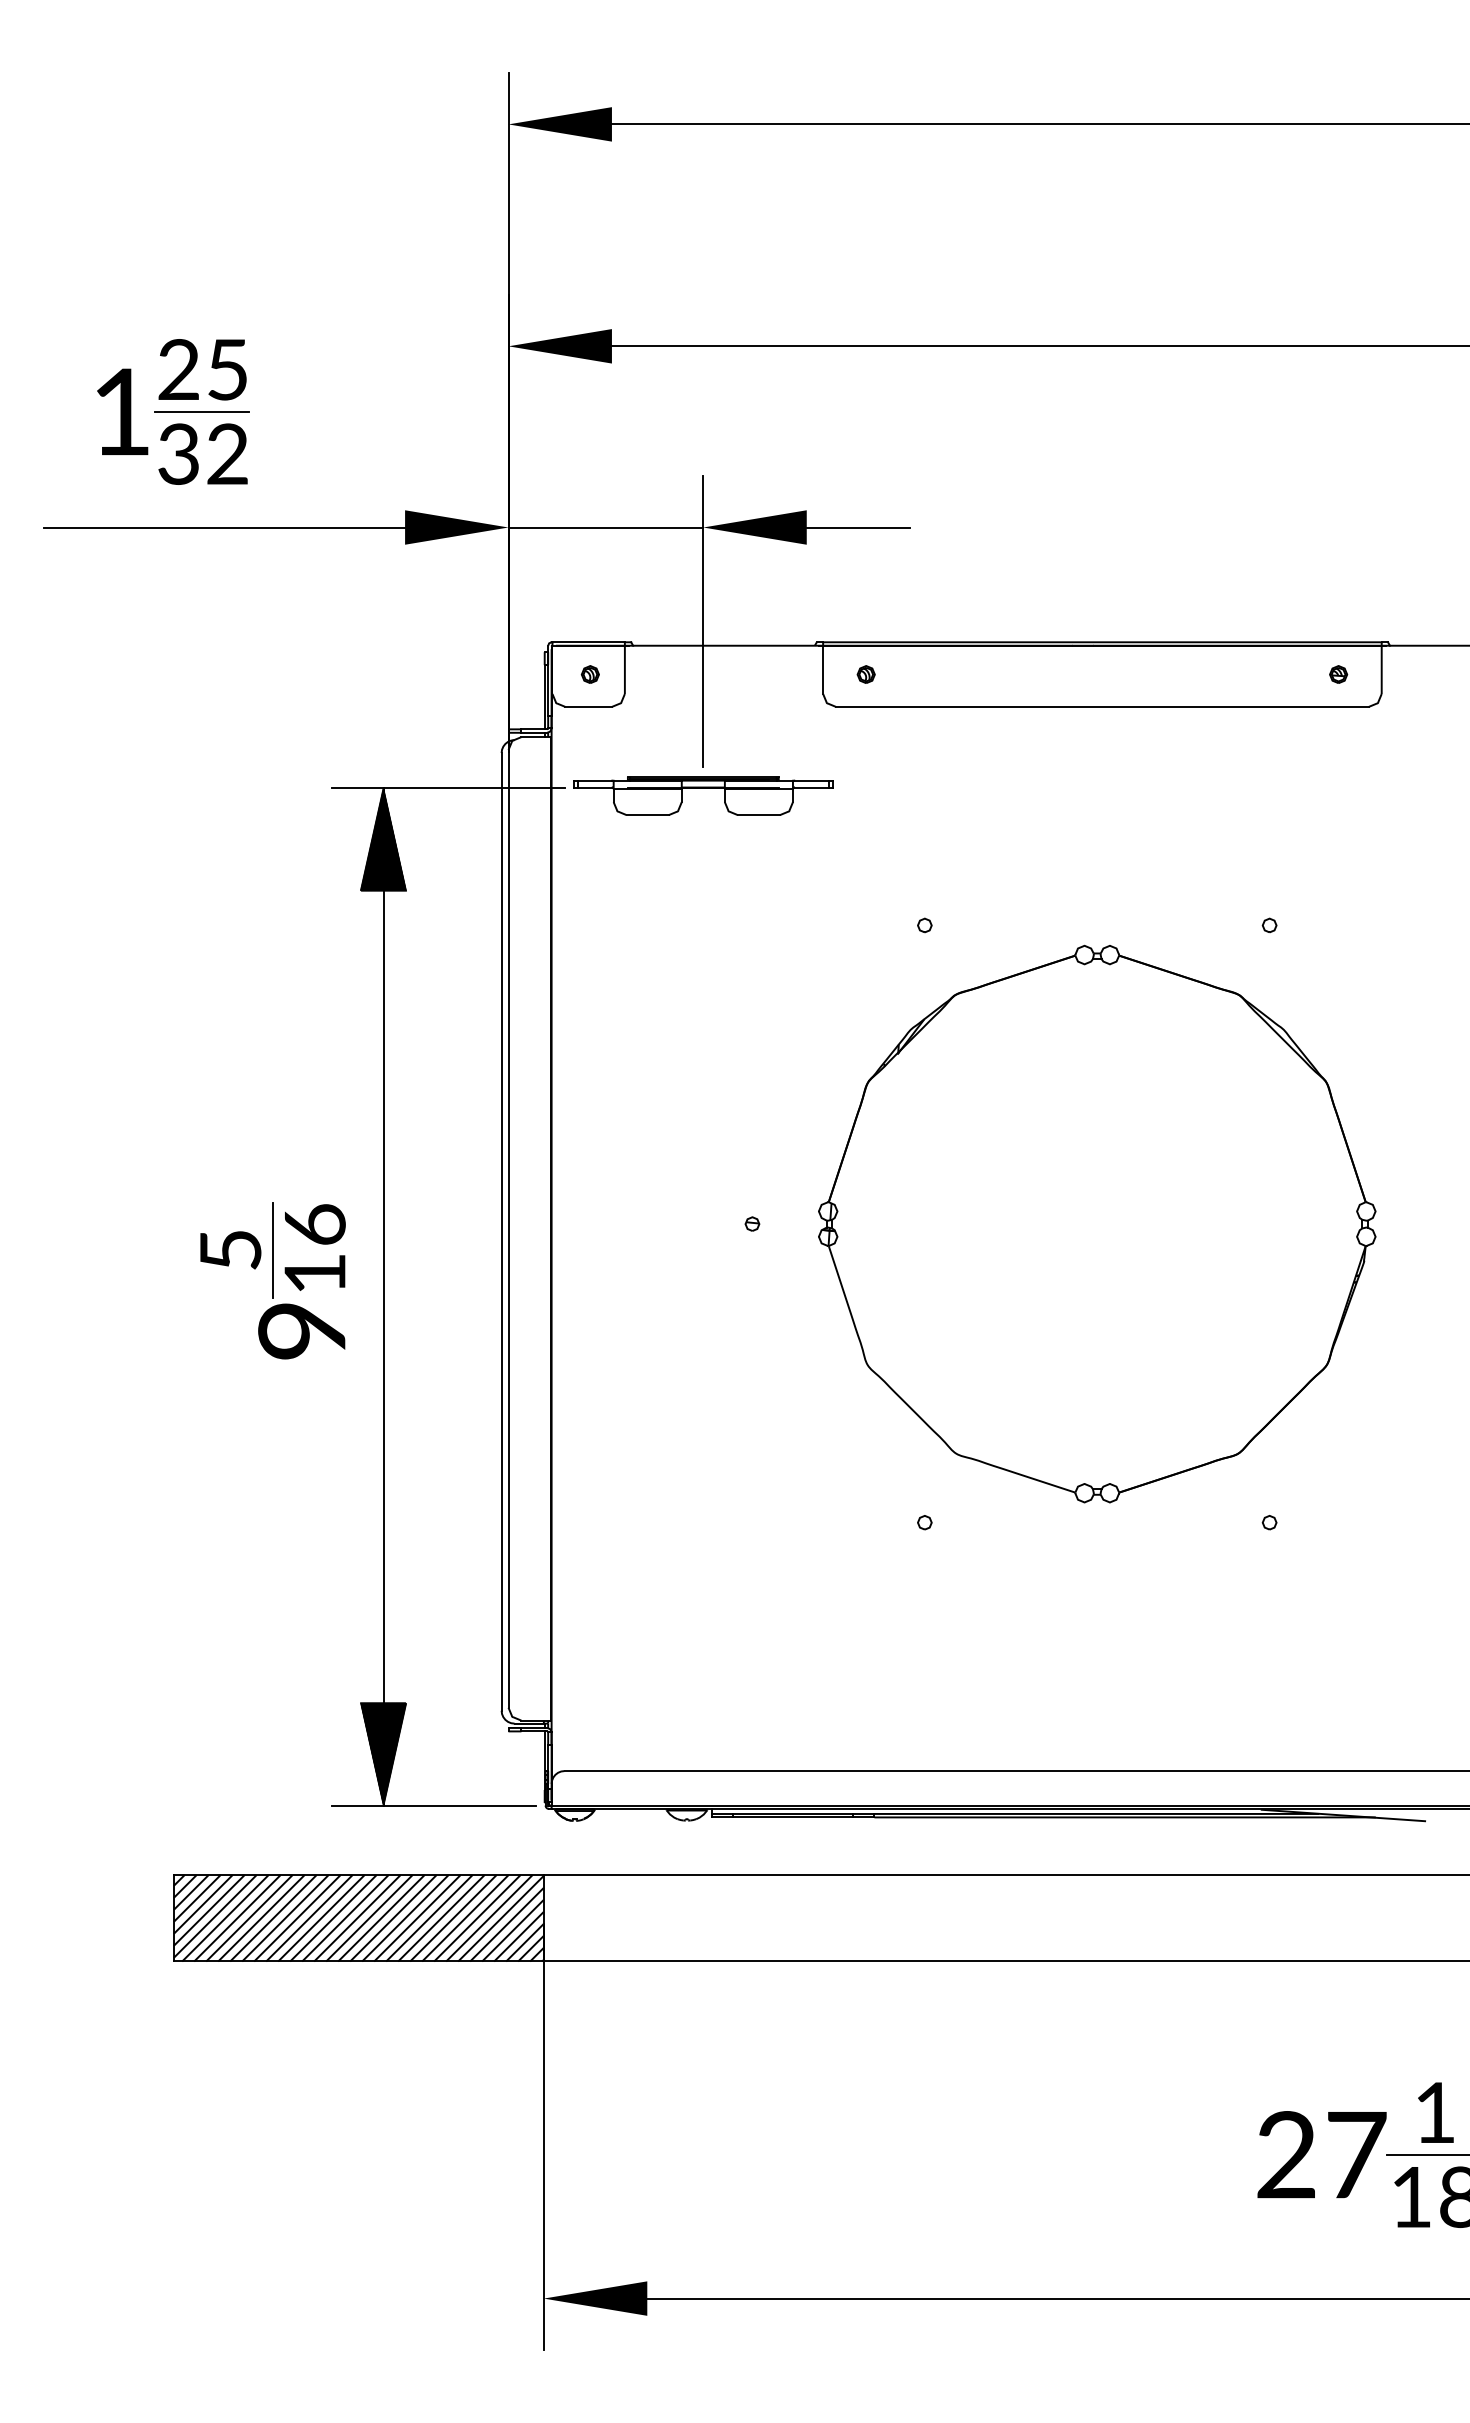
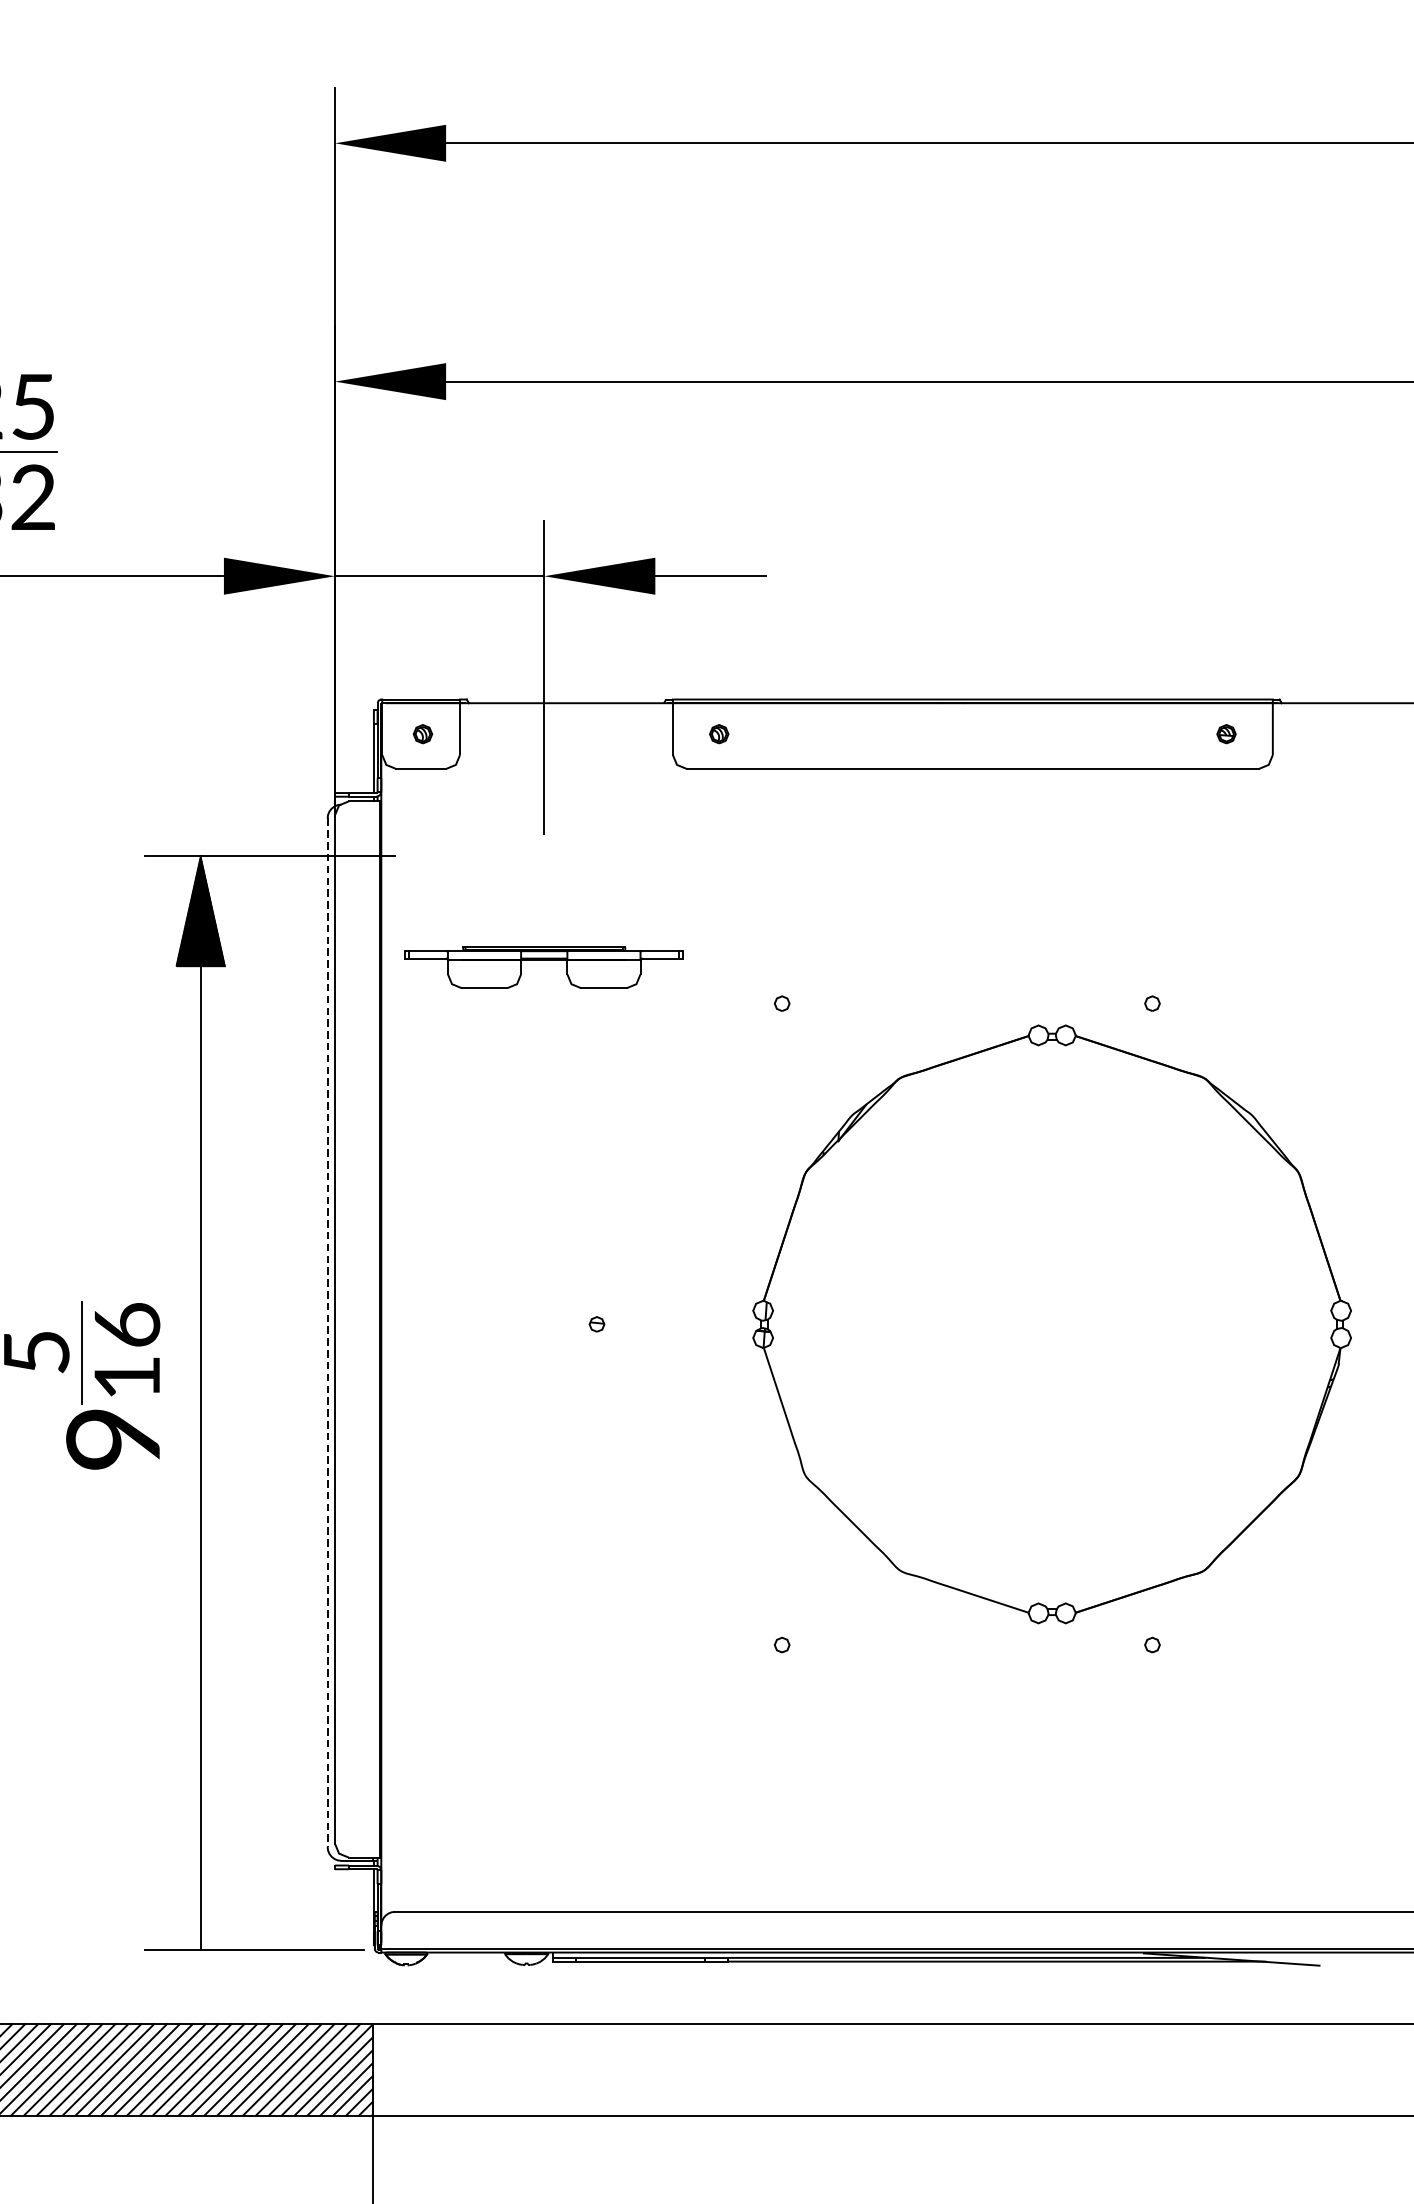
part: (703, 788) -> (544, 959), moved
part: (1097, 1223) -> (1052, 1323), moved
line: (501, 1231) -> (327, 1332), solid -> dashed
hatch: (383, 1754) -> (200, 1894), removed

